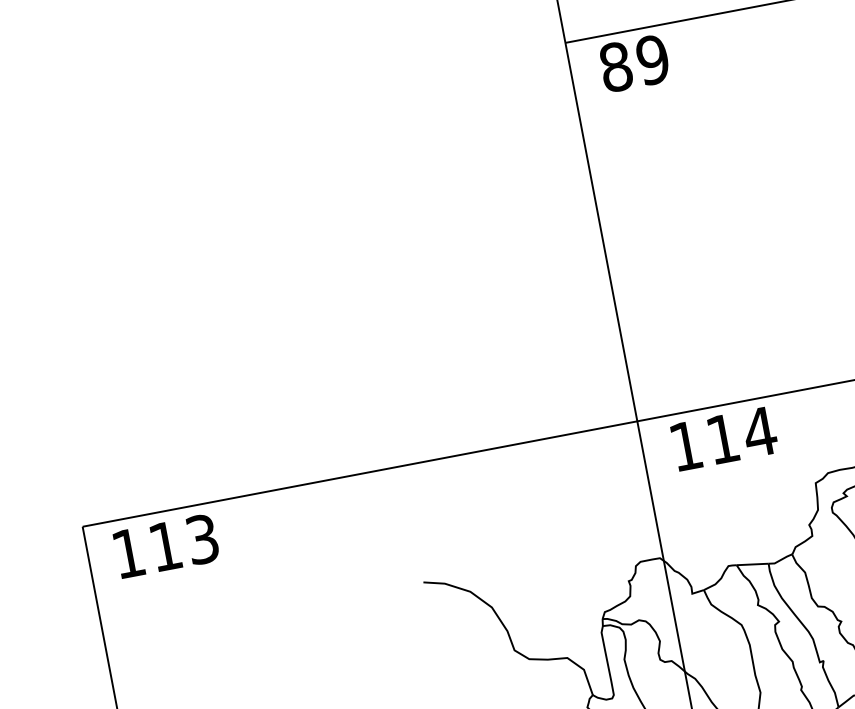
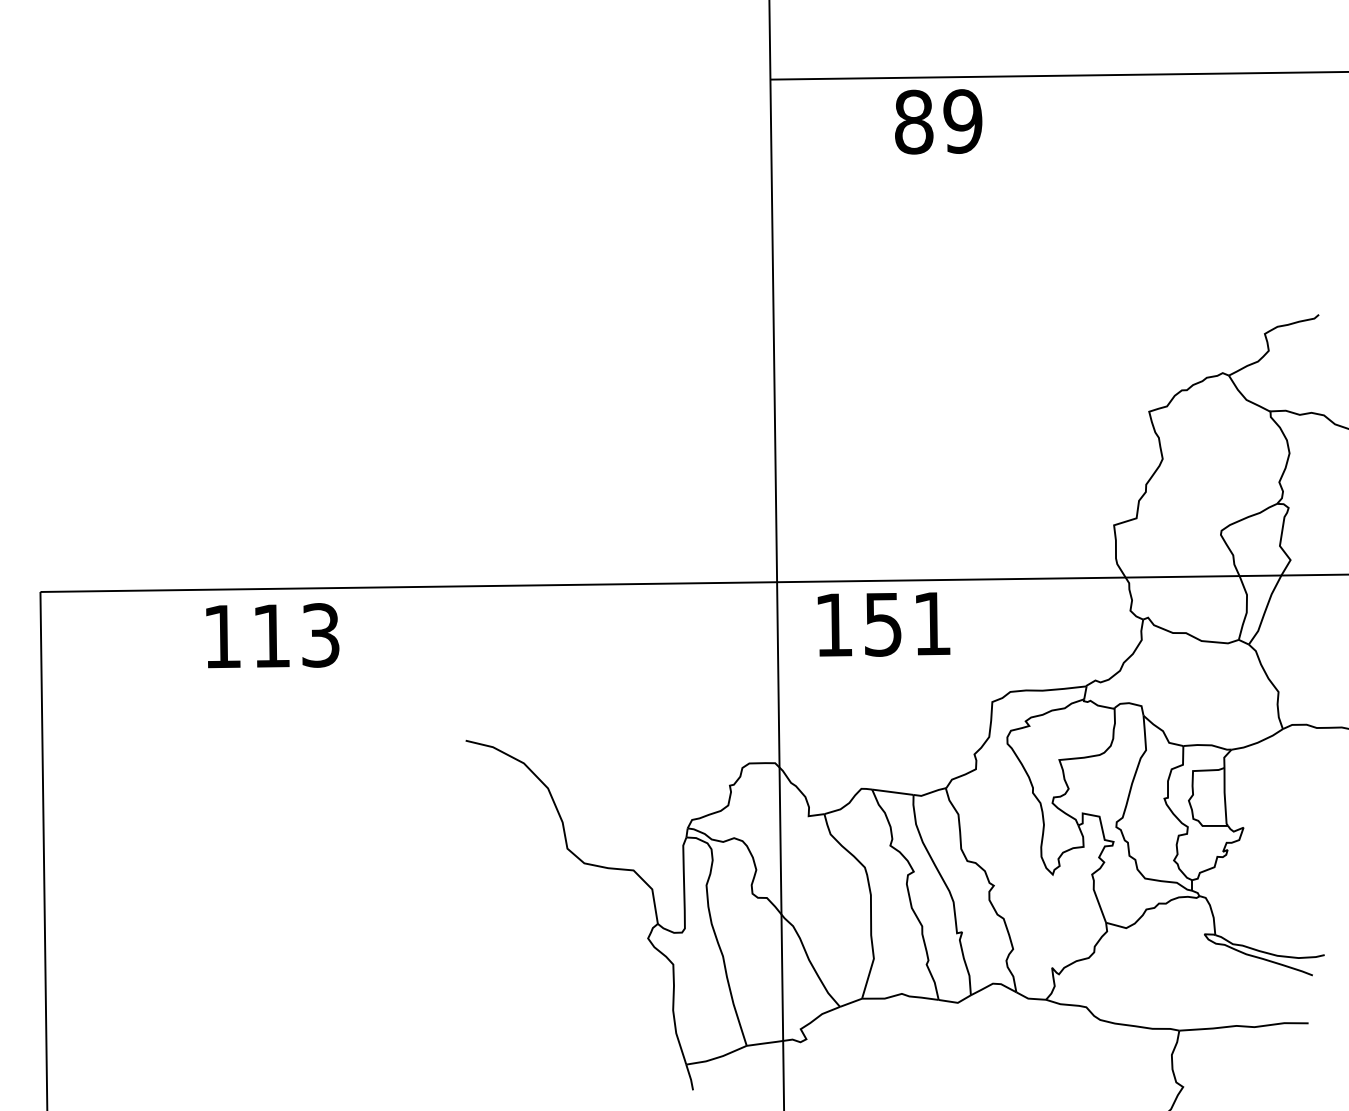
text: (634, 63) -> (938, 121), moved
text: (742, 435) -> (908, 624), 114 -> 151
text: (166, 545) -> (272, 635), moved

